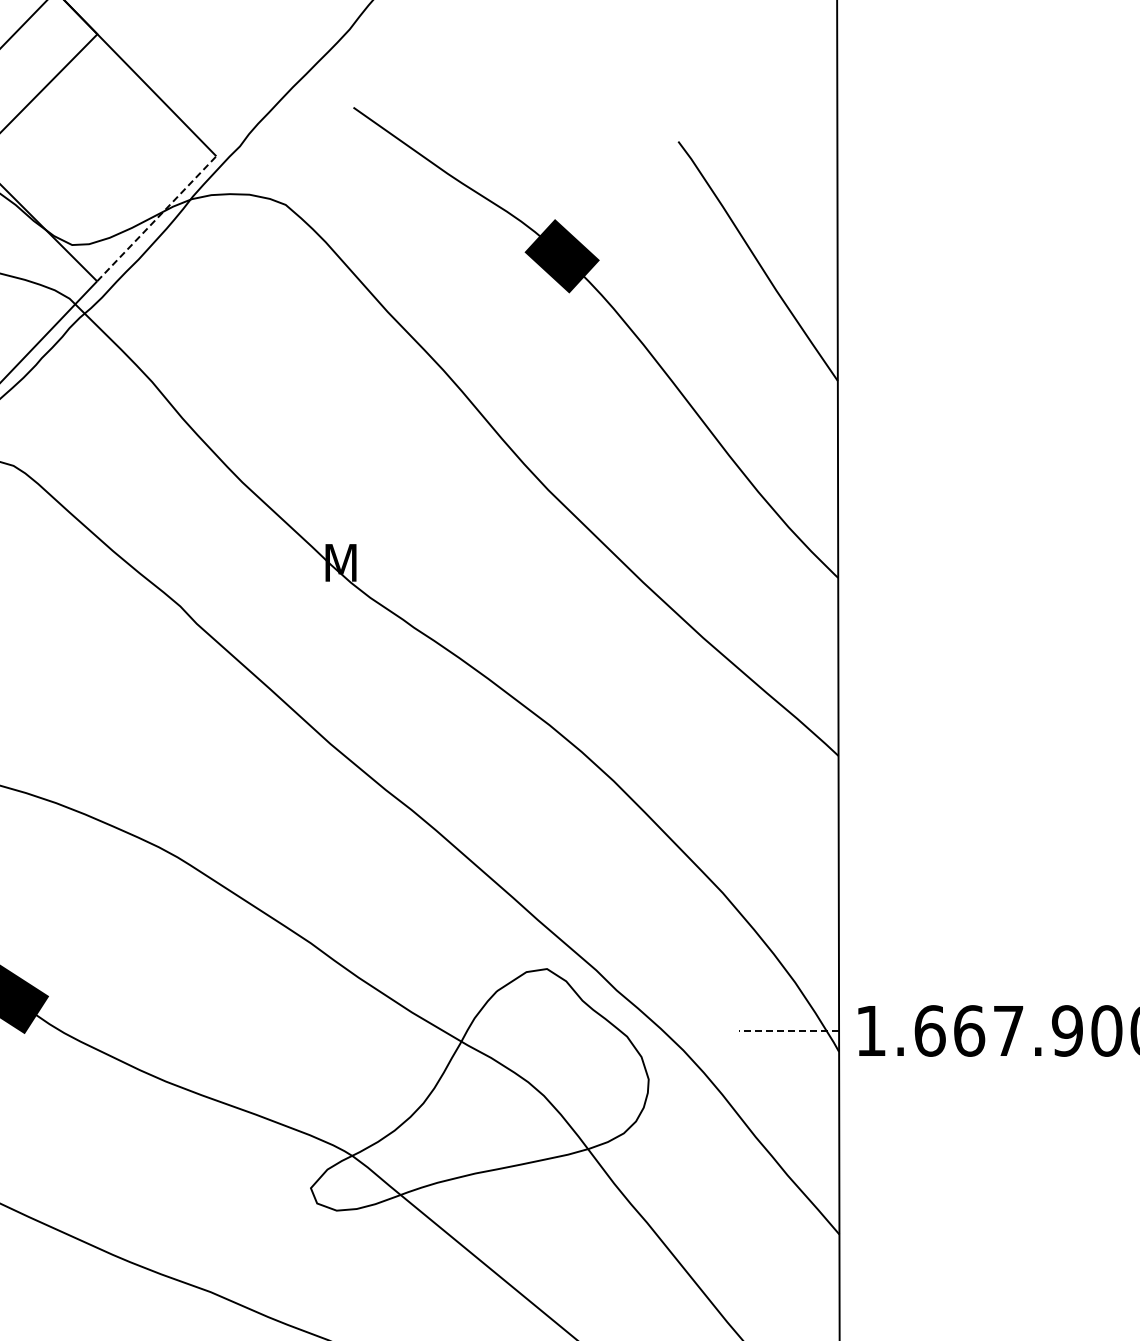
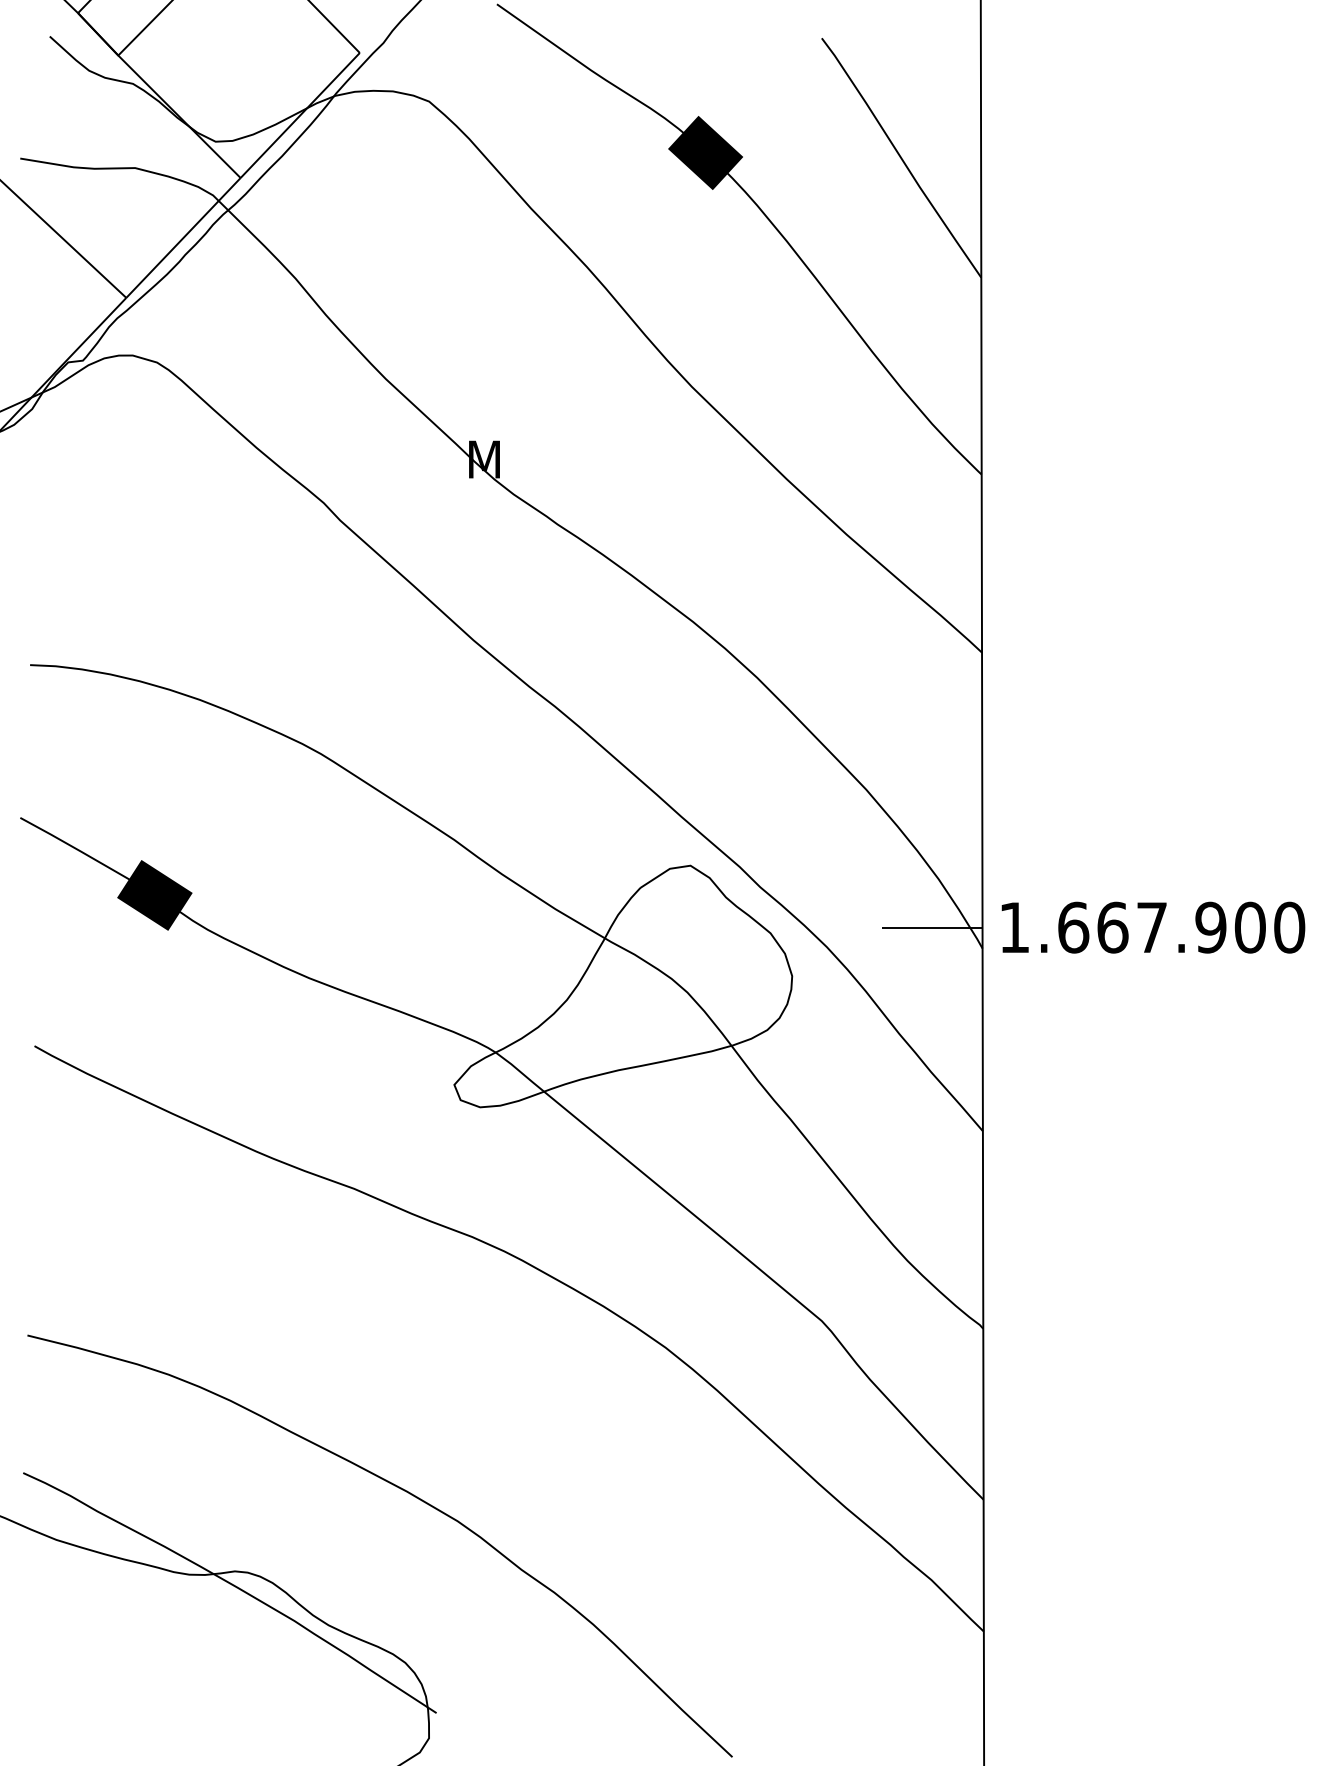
line: (157, 218) -> (300, 115), dashed -> solid
line: (788, 1030) -> (931, 927), dashed -> solid

